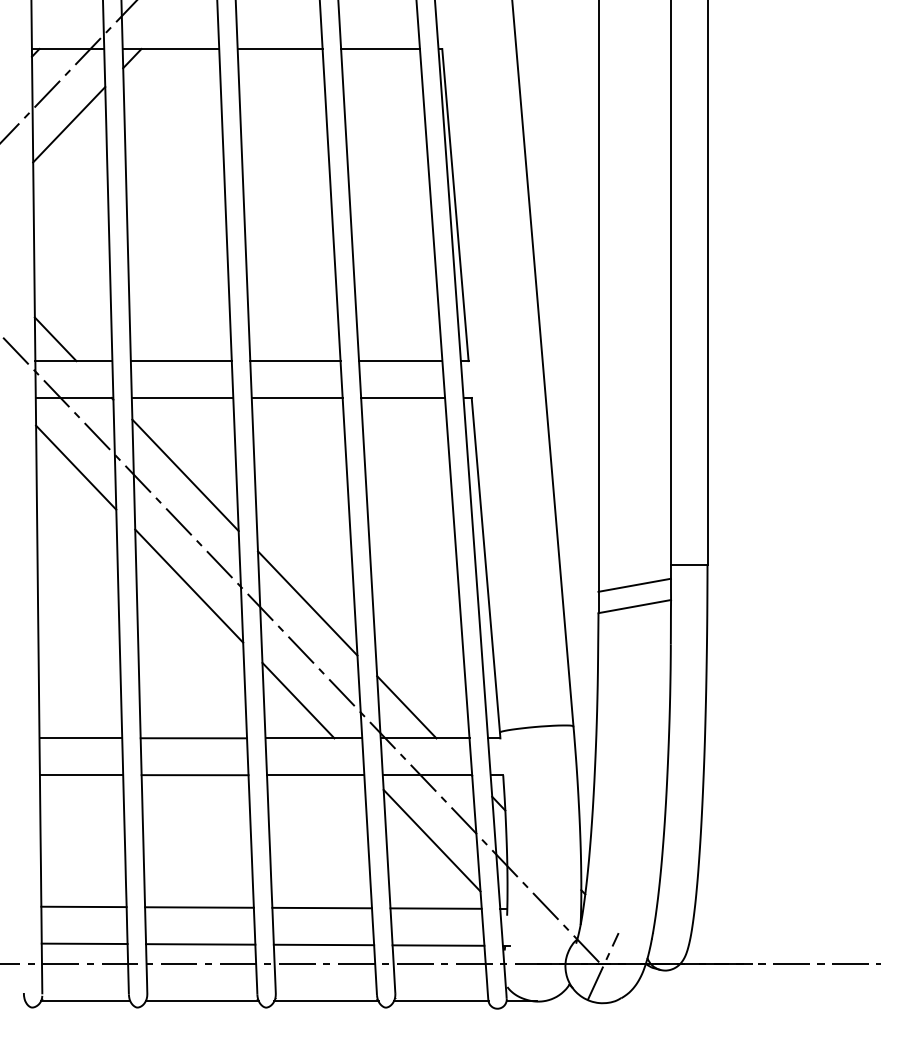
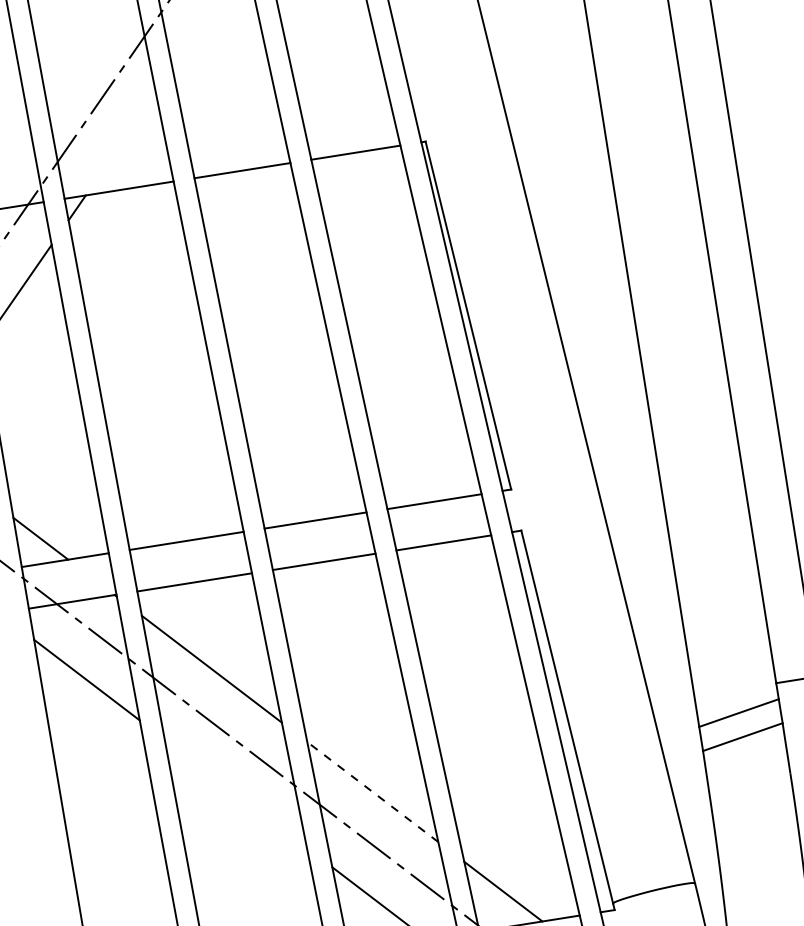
line: (189, 585) -> (236, 792), removed
line: (307, 603) -> (372, 792), solid -> dashed

